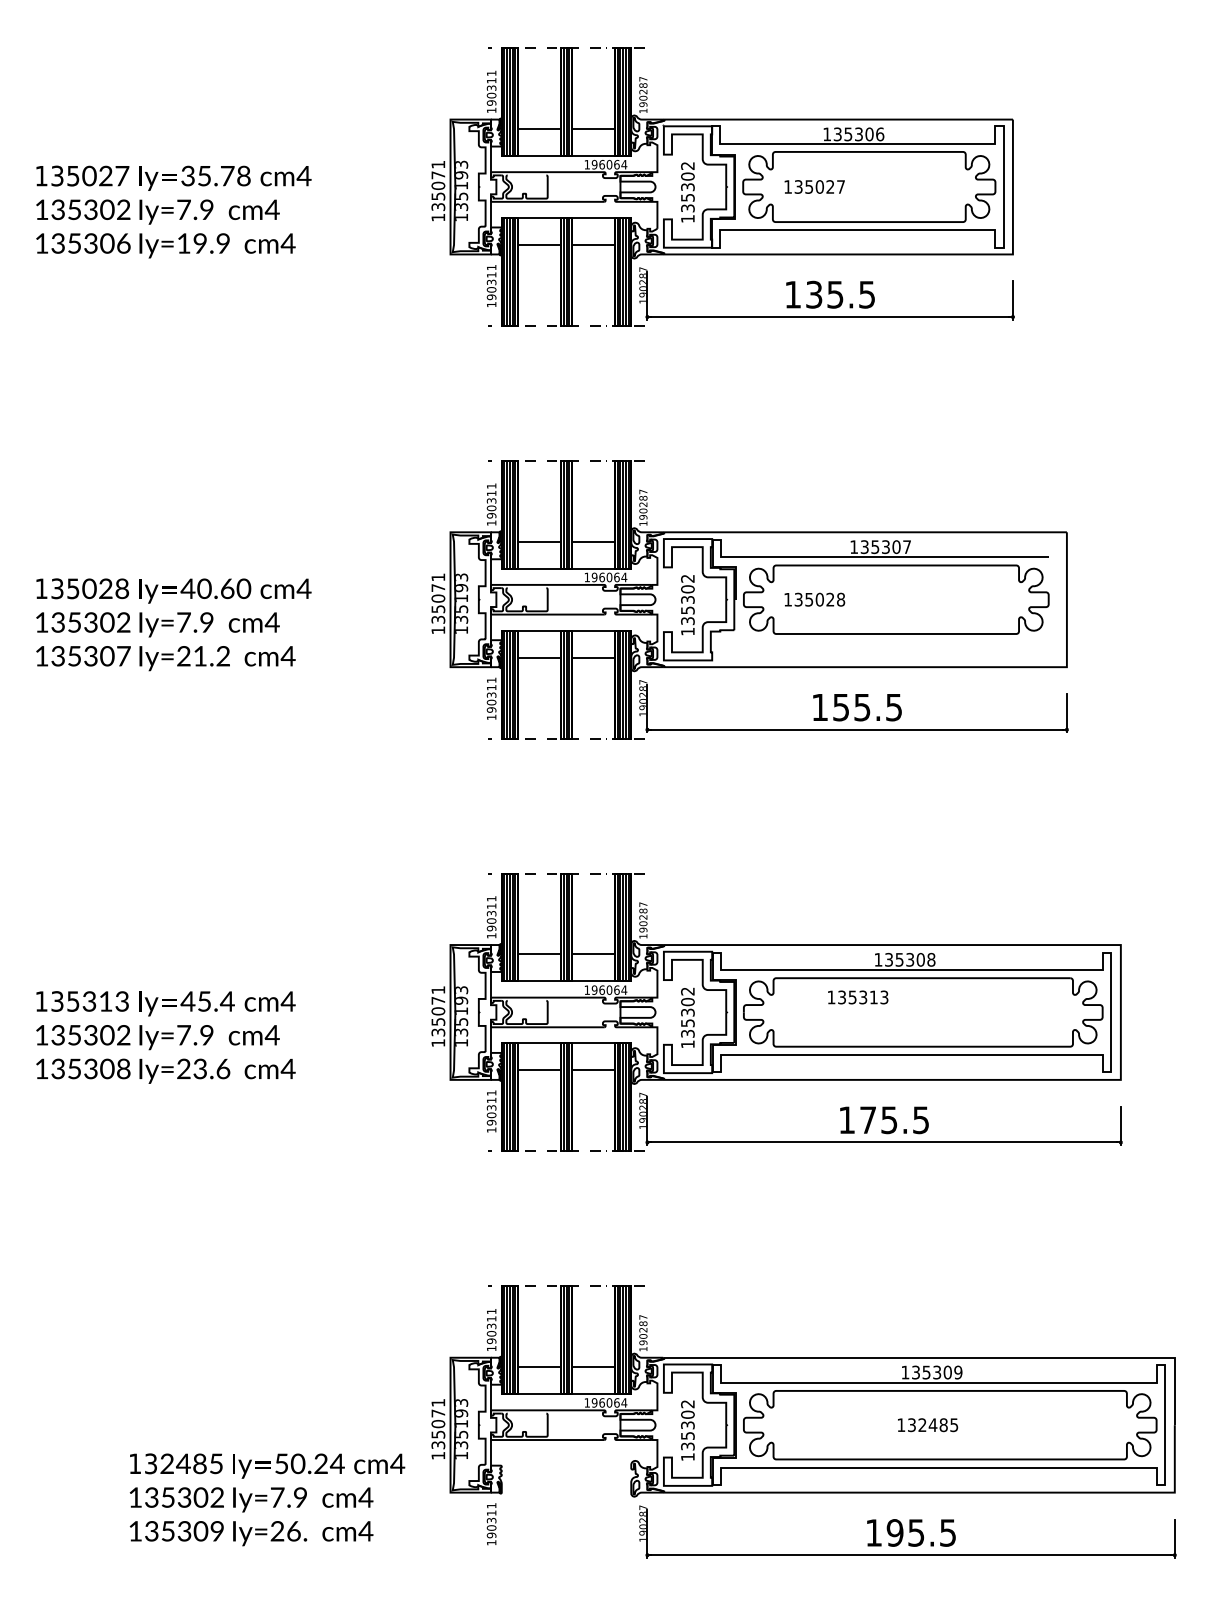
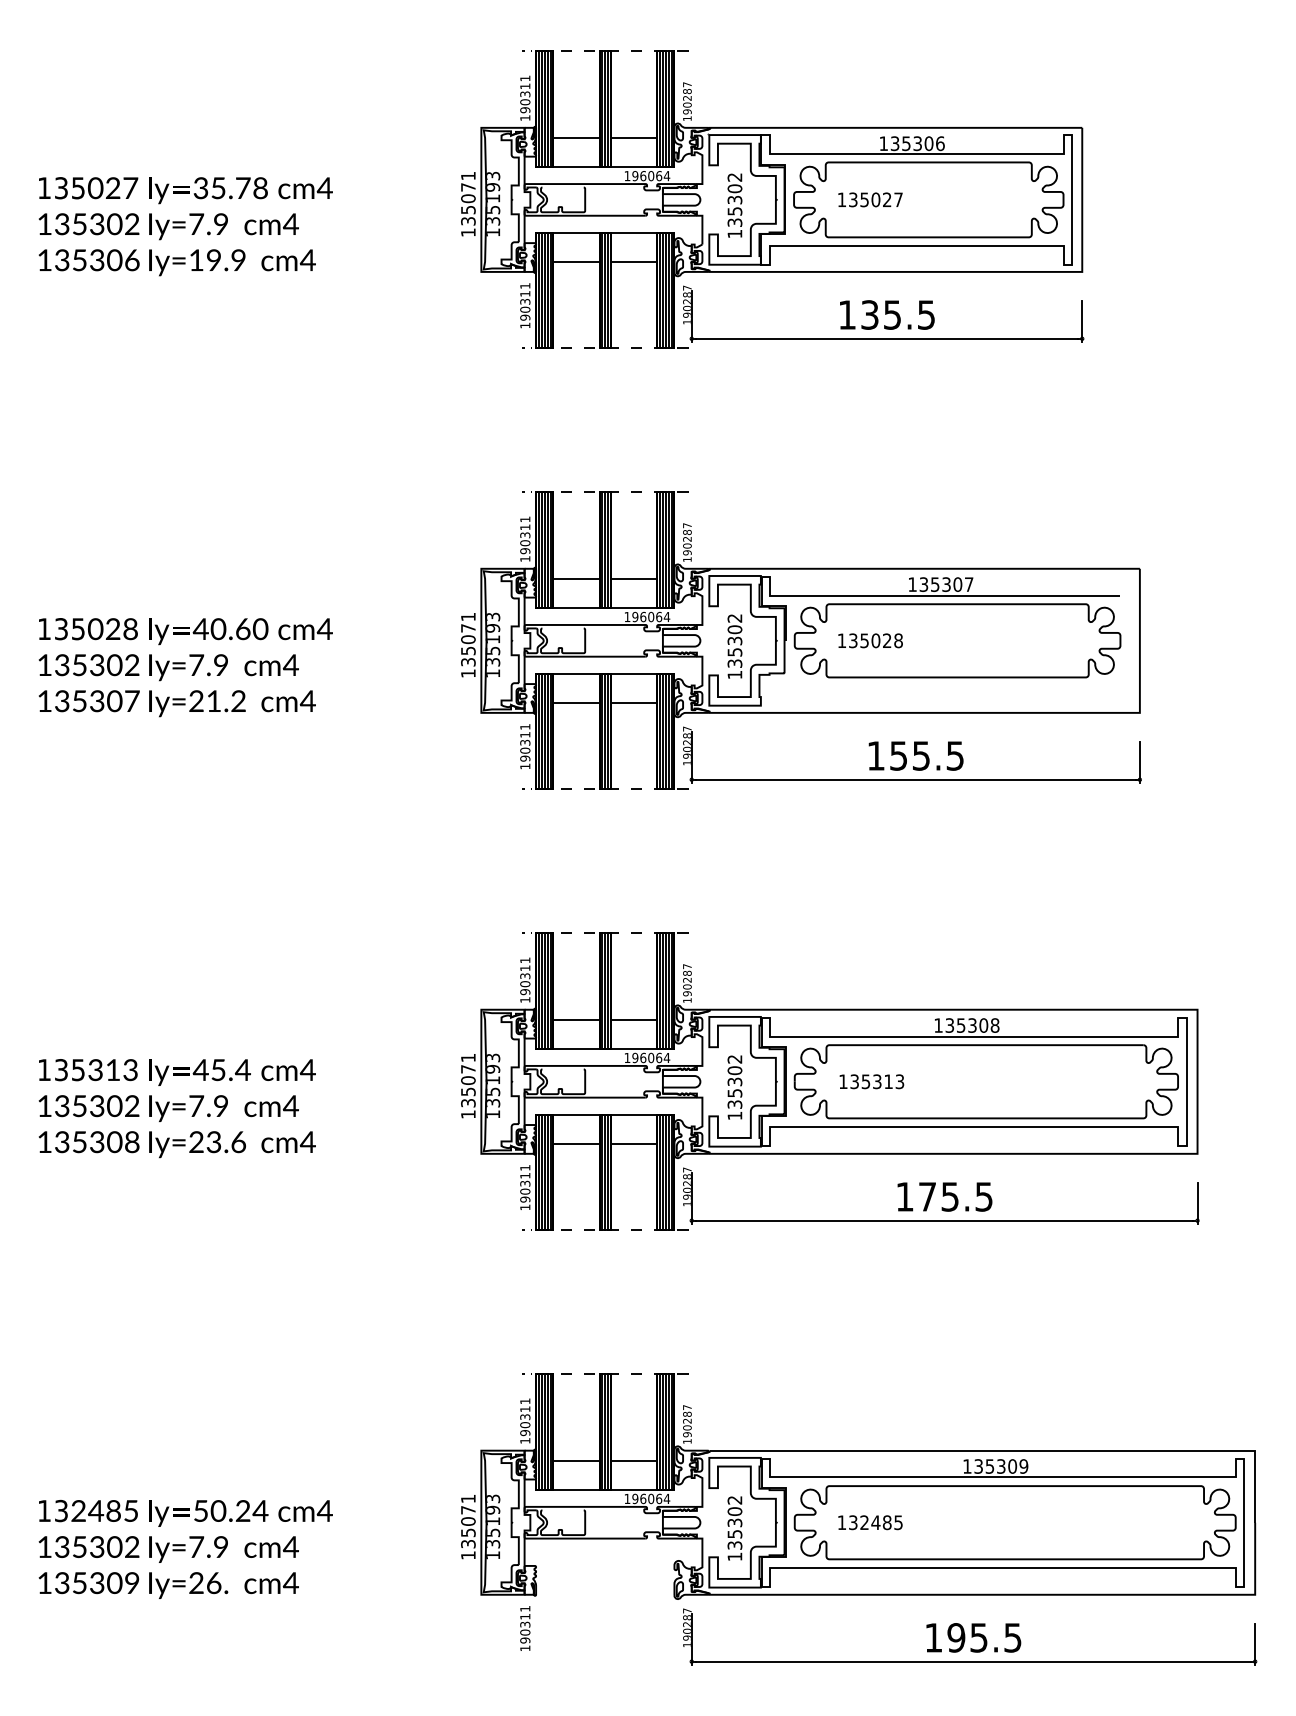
text: (857, 997) -> (871, 1081), moved
text: (928, 1424) -> (870, 1522), moved
text: (267, 1498) -> (185, 1548), moved

